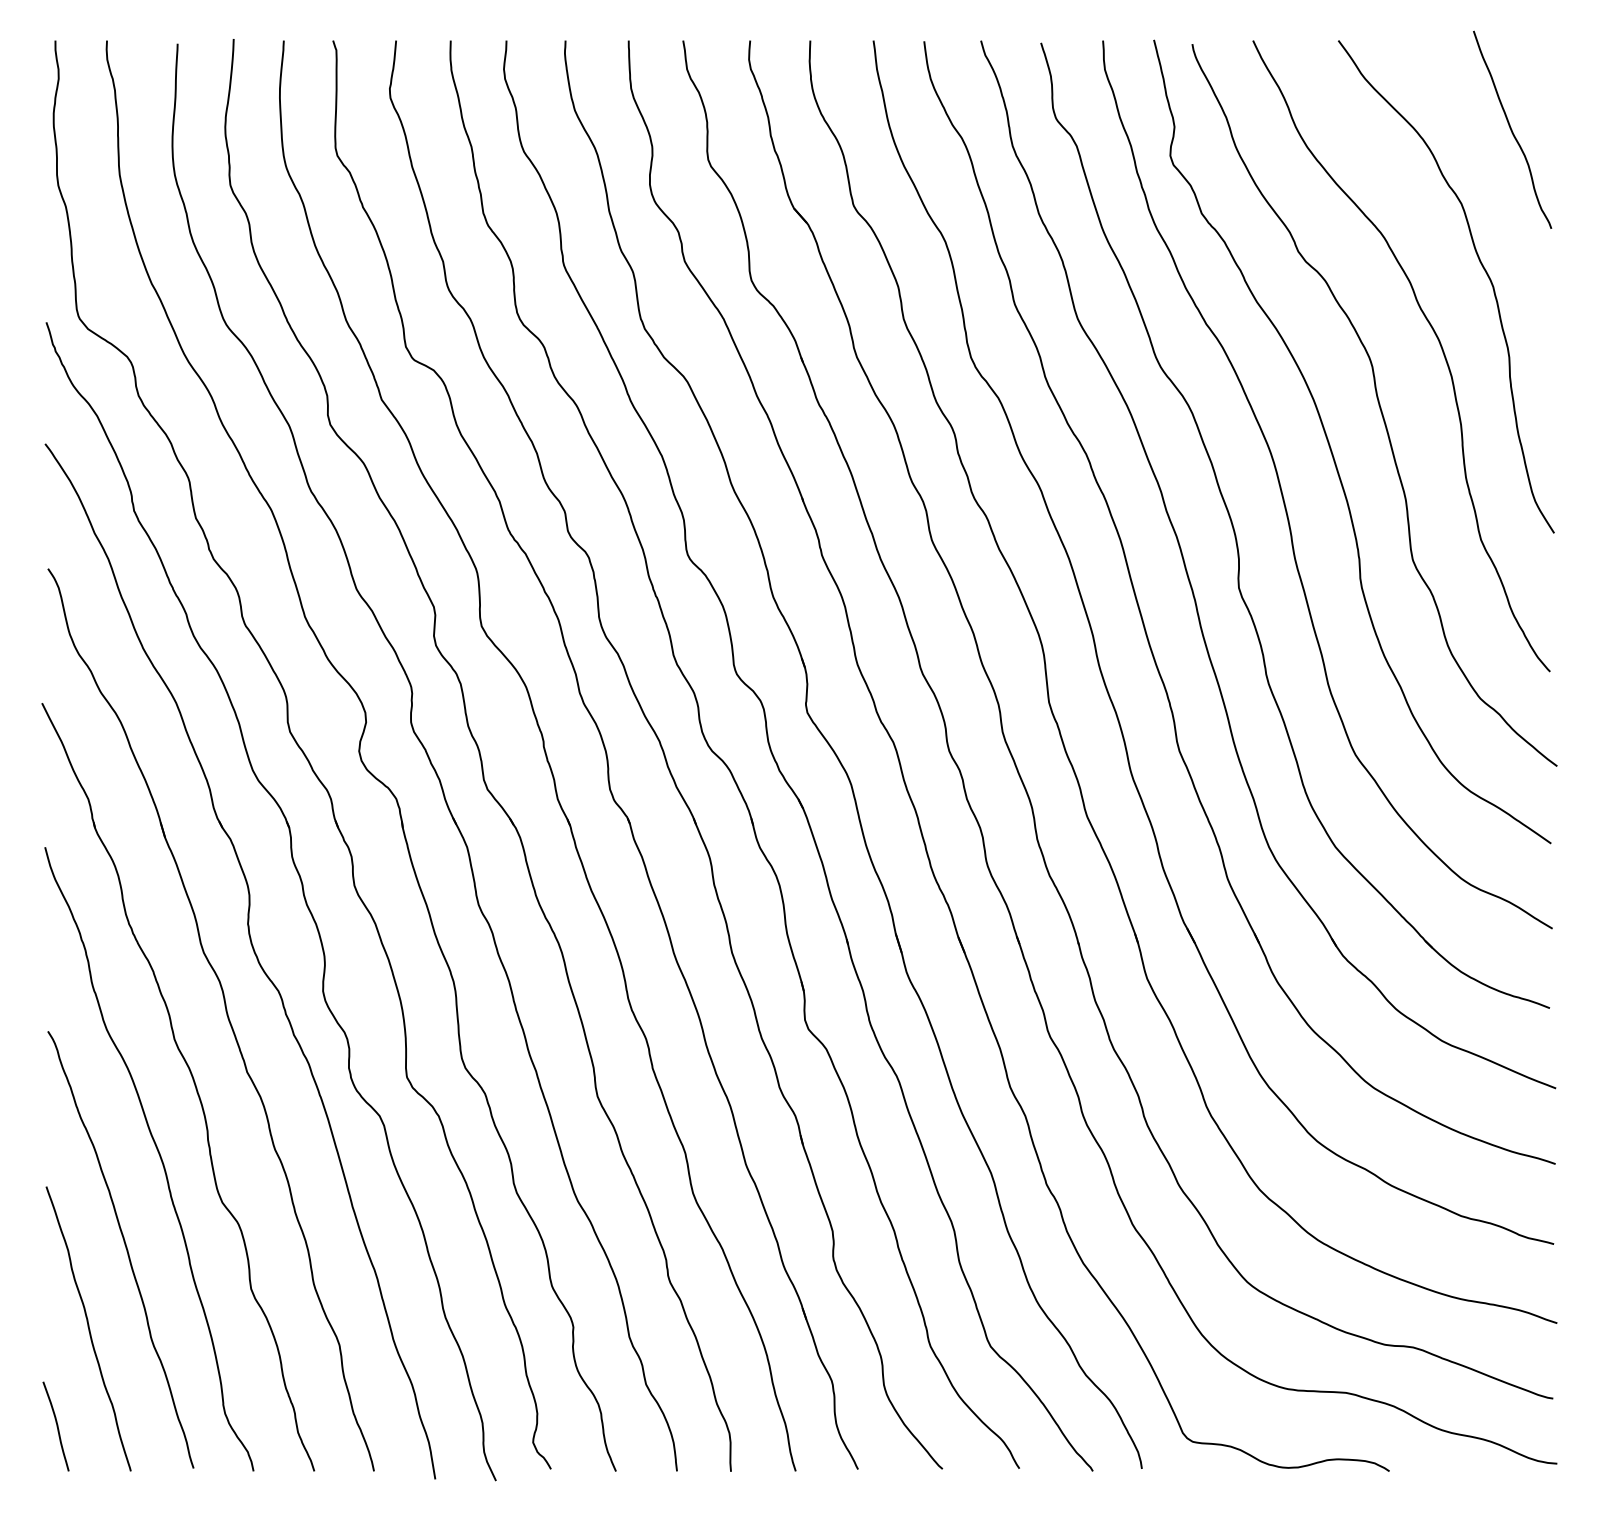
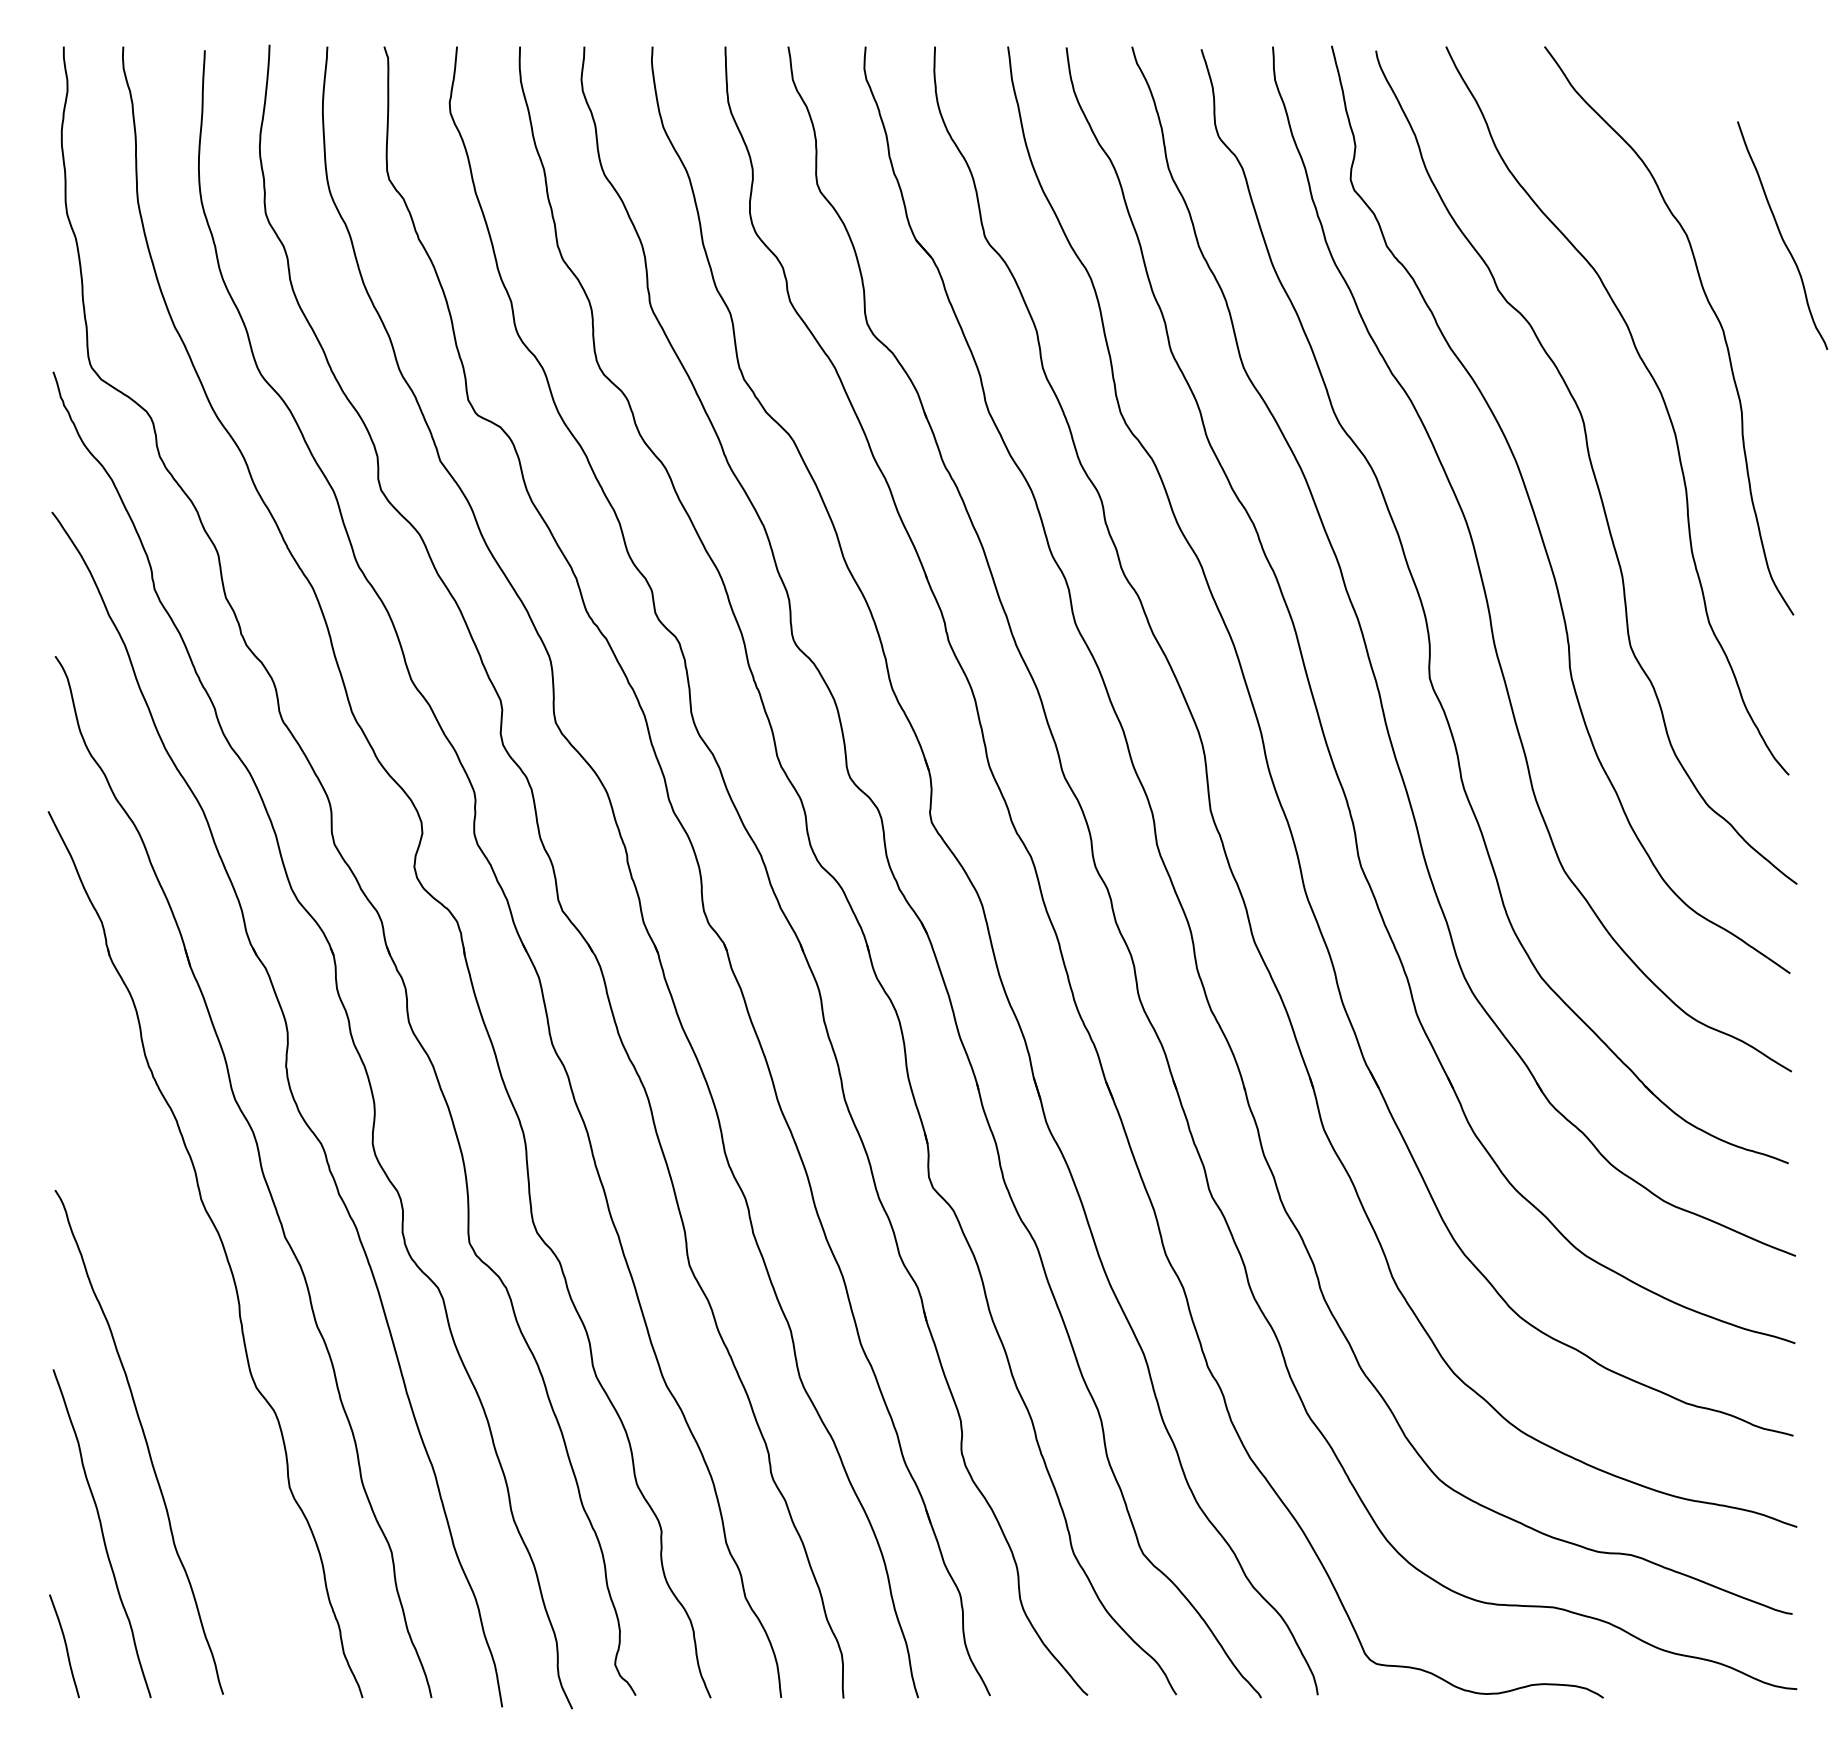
curve: (1512, 129) -> (1782, 235), moved
curve: (158, 1153) -> (182, 1331), removed

